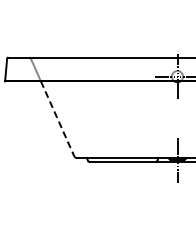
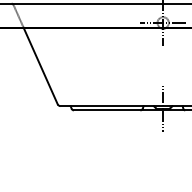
line: (57, 118) -> (40, 65), dashed -> solid

